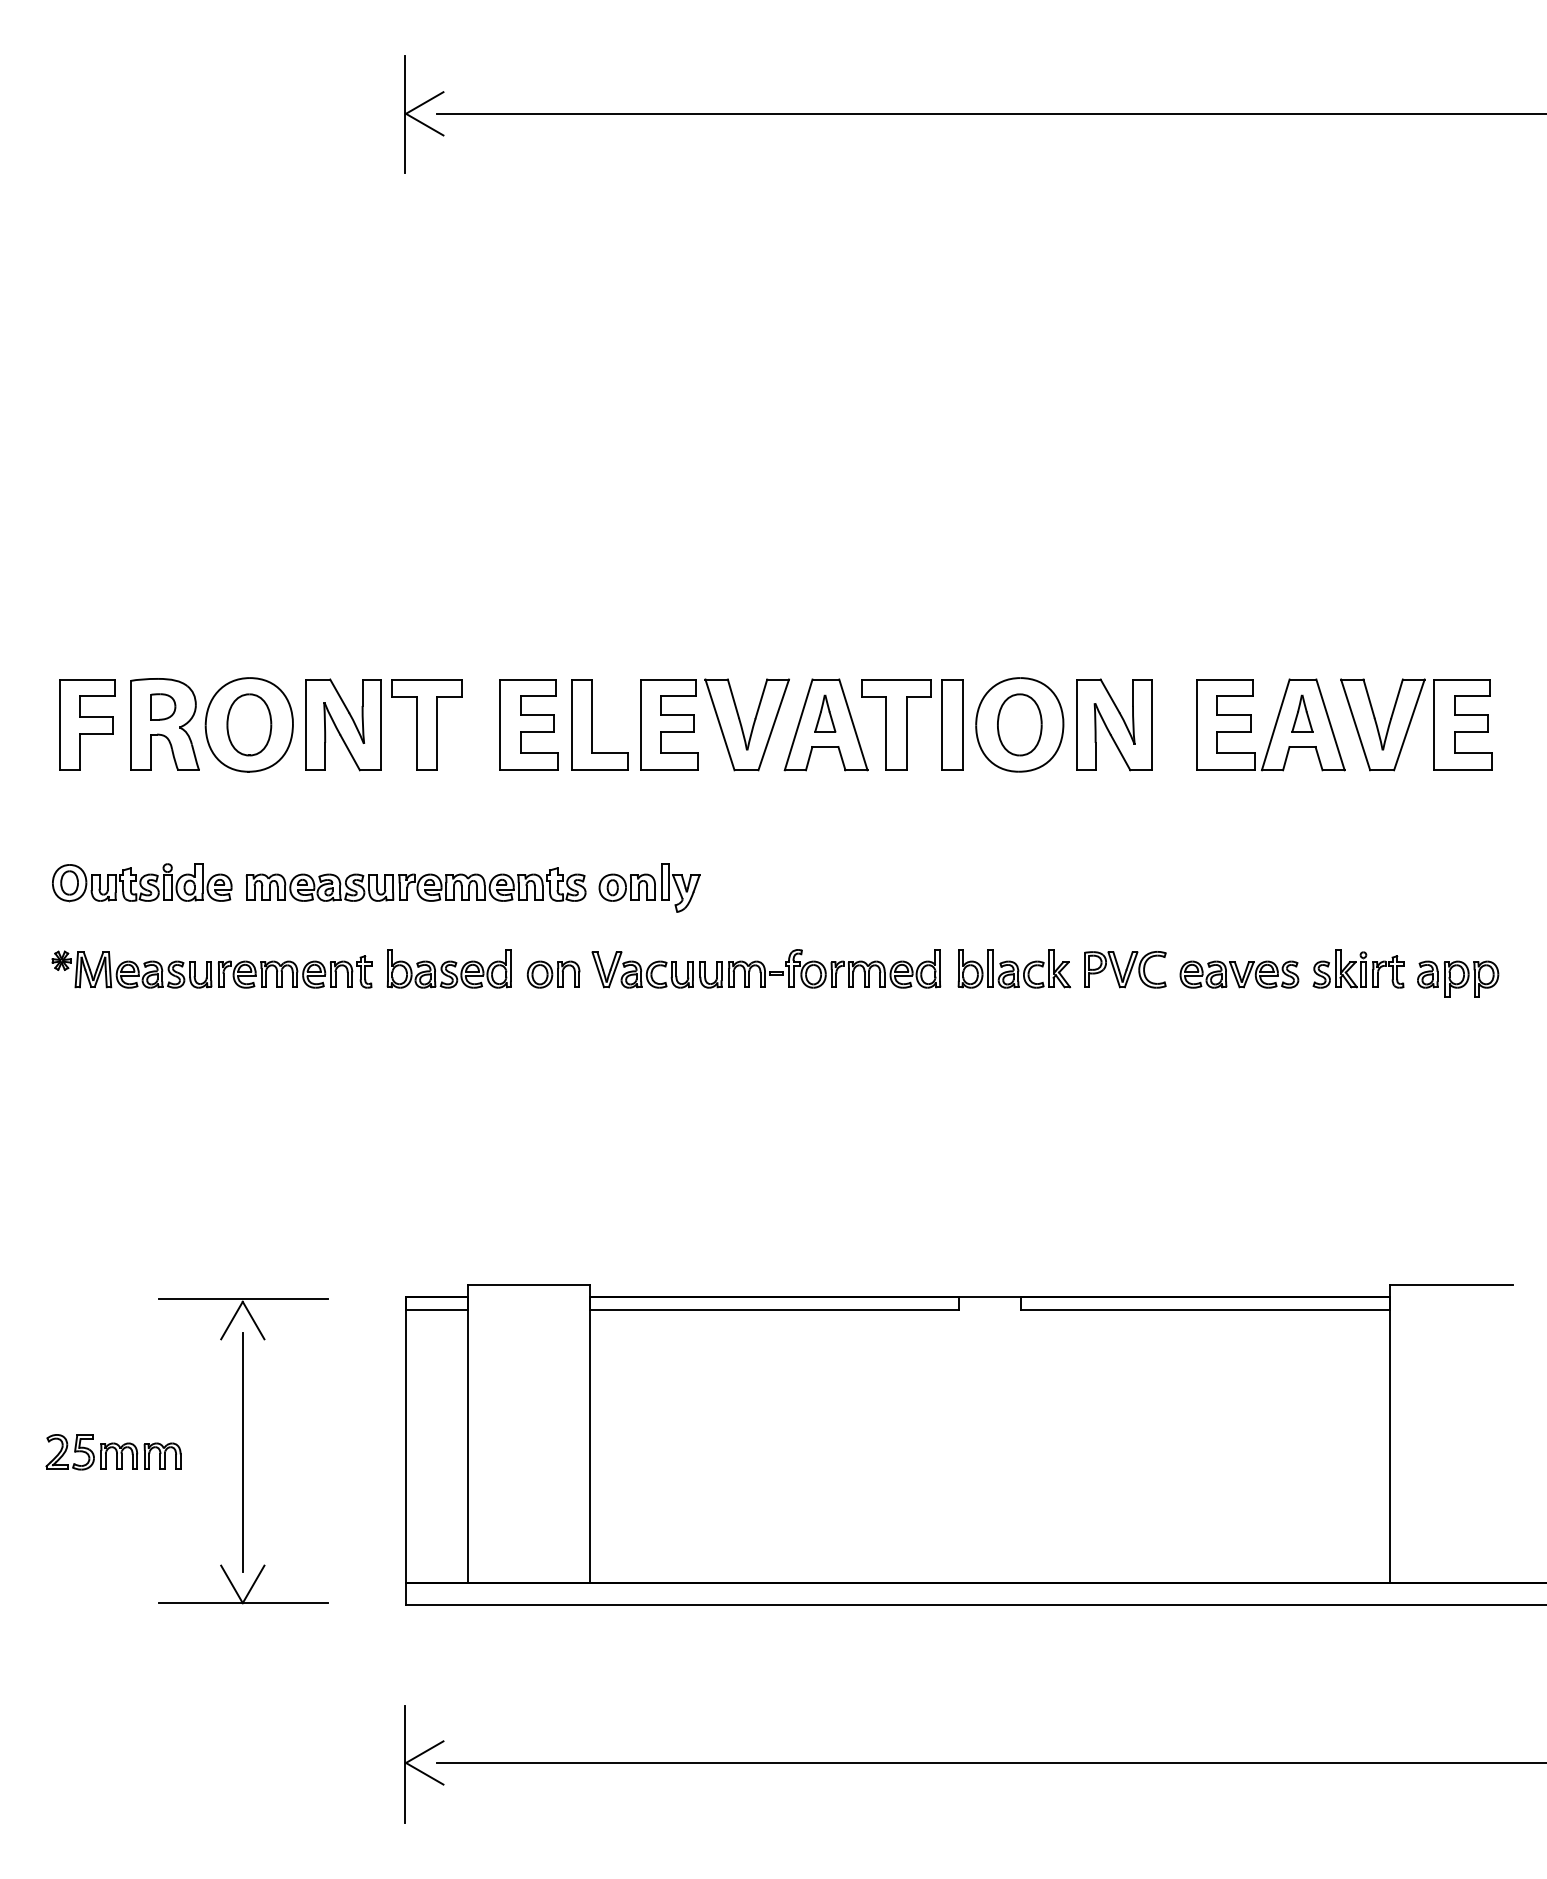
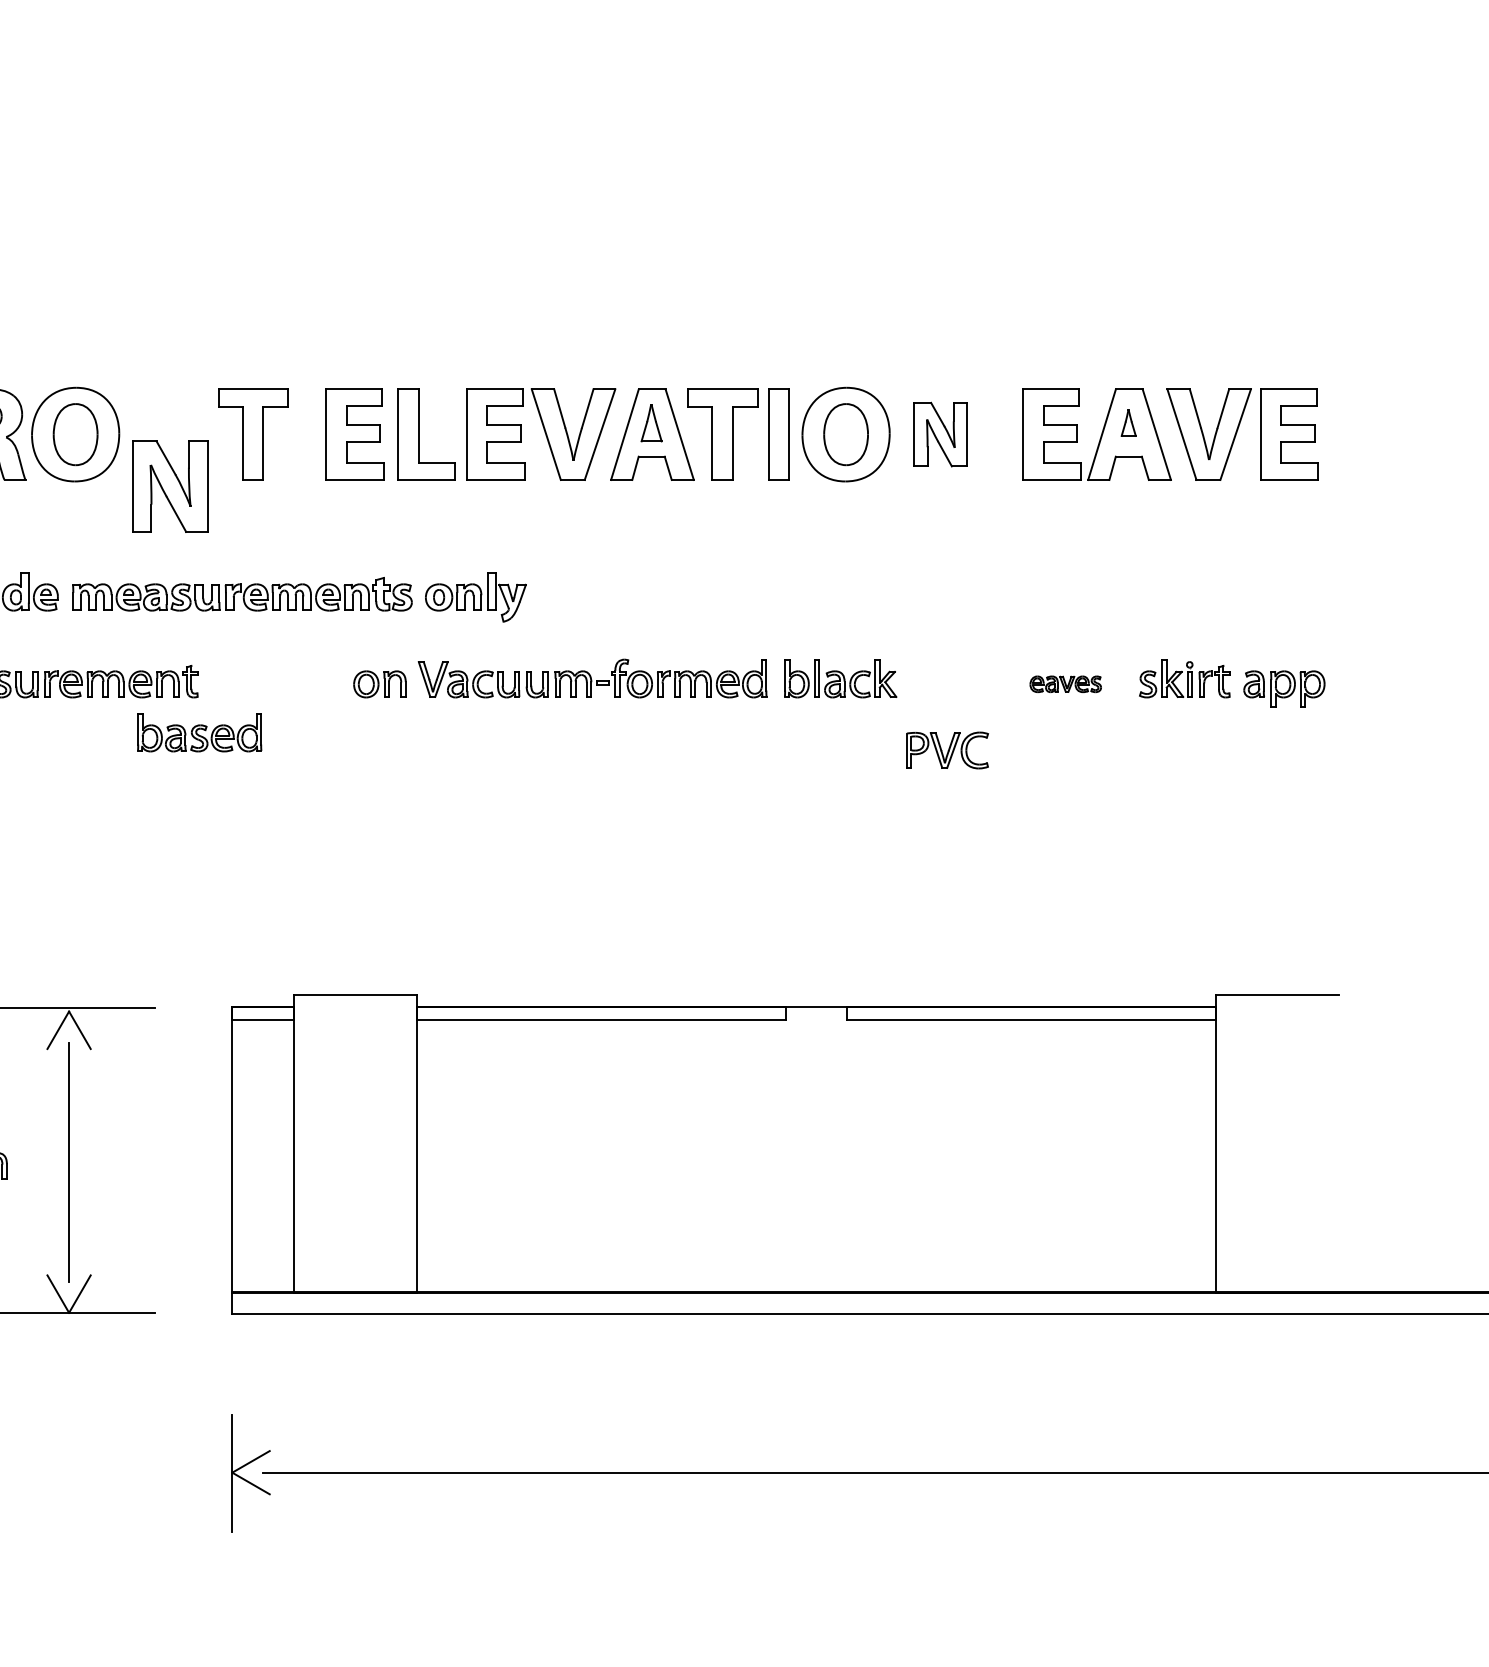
part: (1302, 713) -> (1128, 423), size x0.7
part: (343, 724) -> (169, 486), moved
part: (1114, 724) -> (940, 434), size x0.7
part: (448, 968) -> (198, 732), moved
part: (1125, 969) -> (947, 750), moved
part: (1239, 974) -> (1065, 684), size x0.6

